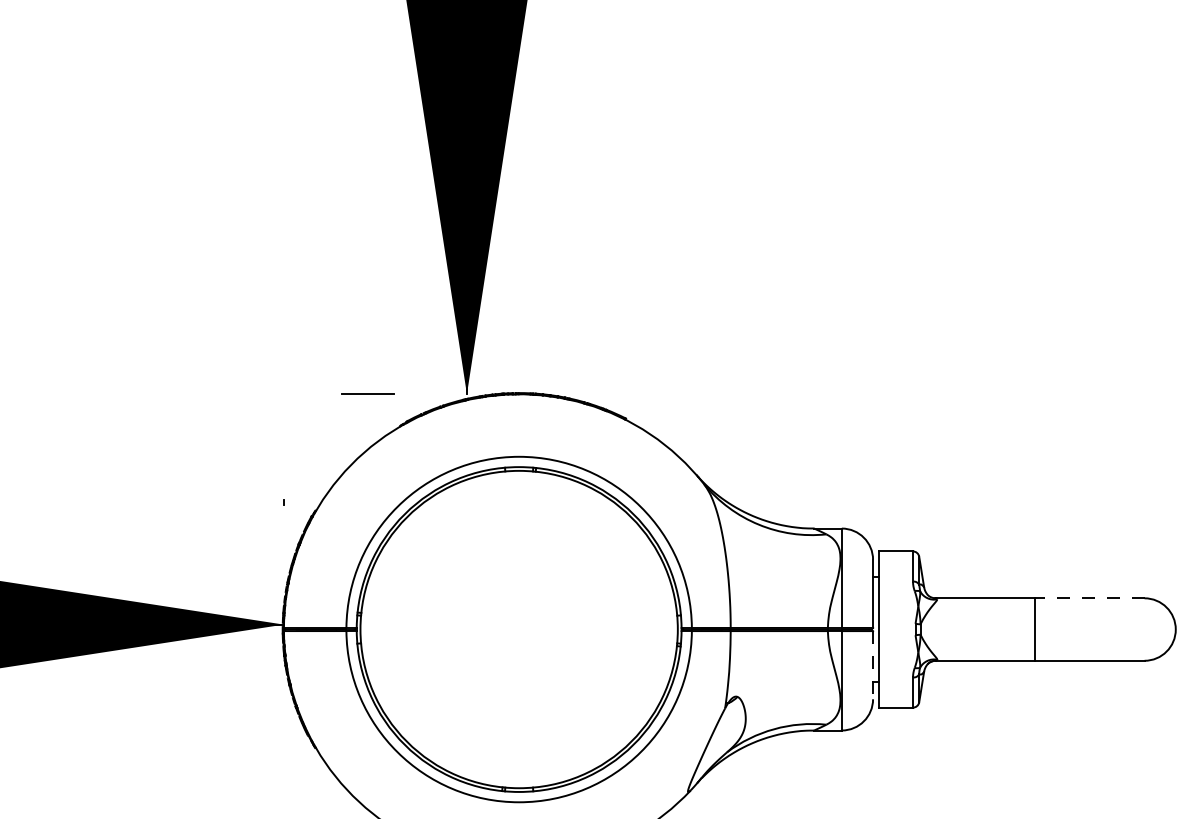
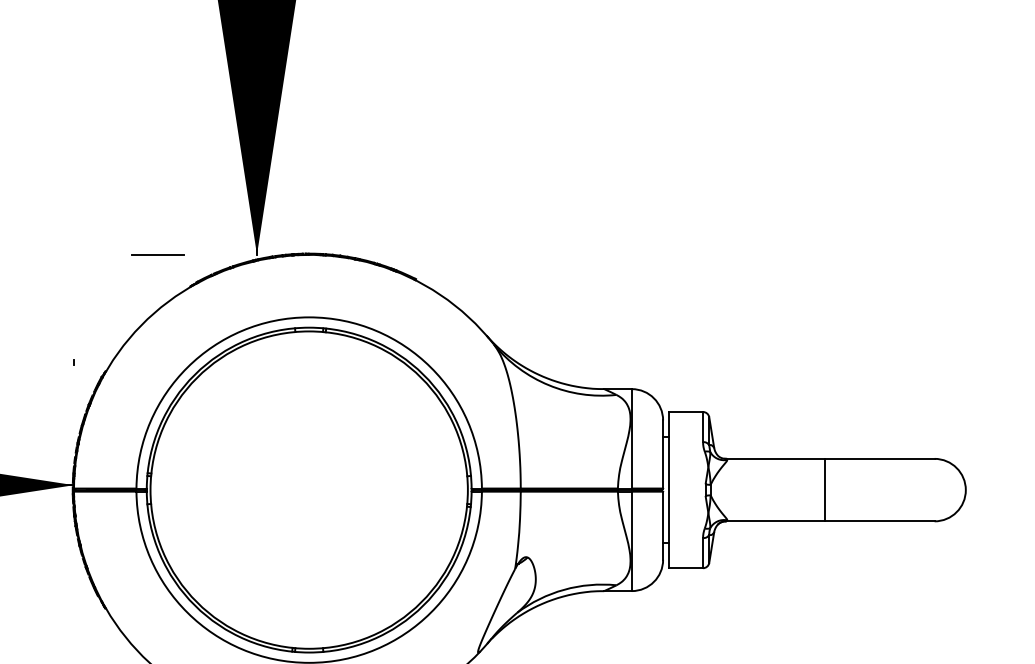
line: (1089, 598) -> (879, 459), dashed -> solid
line: (873, 665) -> (663, 526), dashed -> solid

